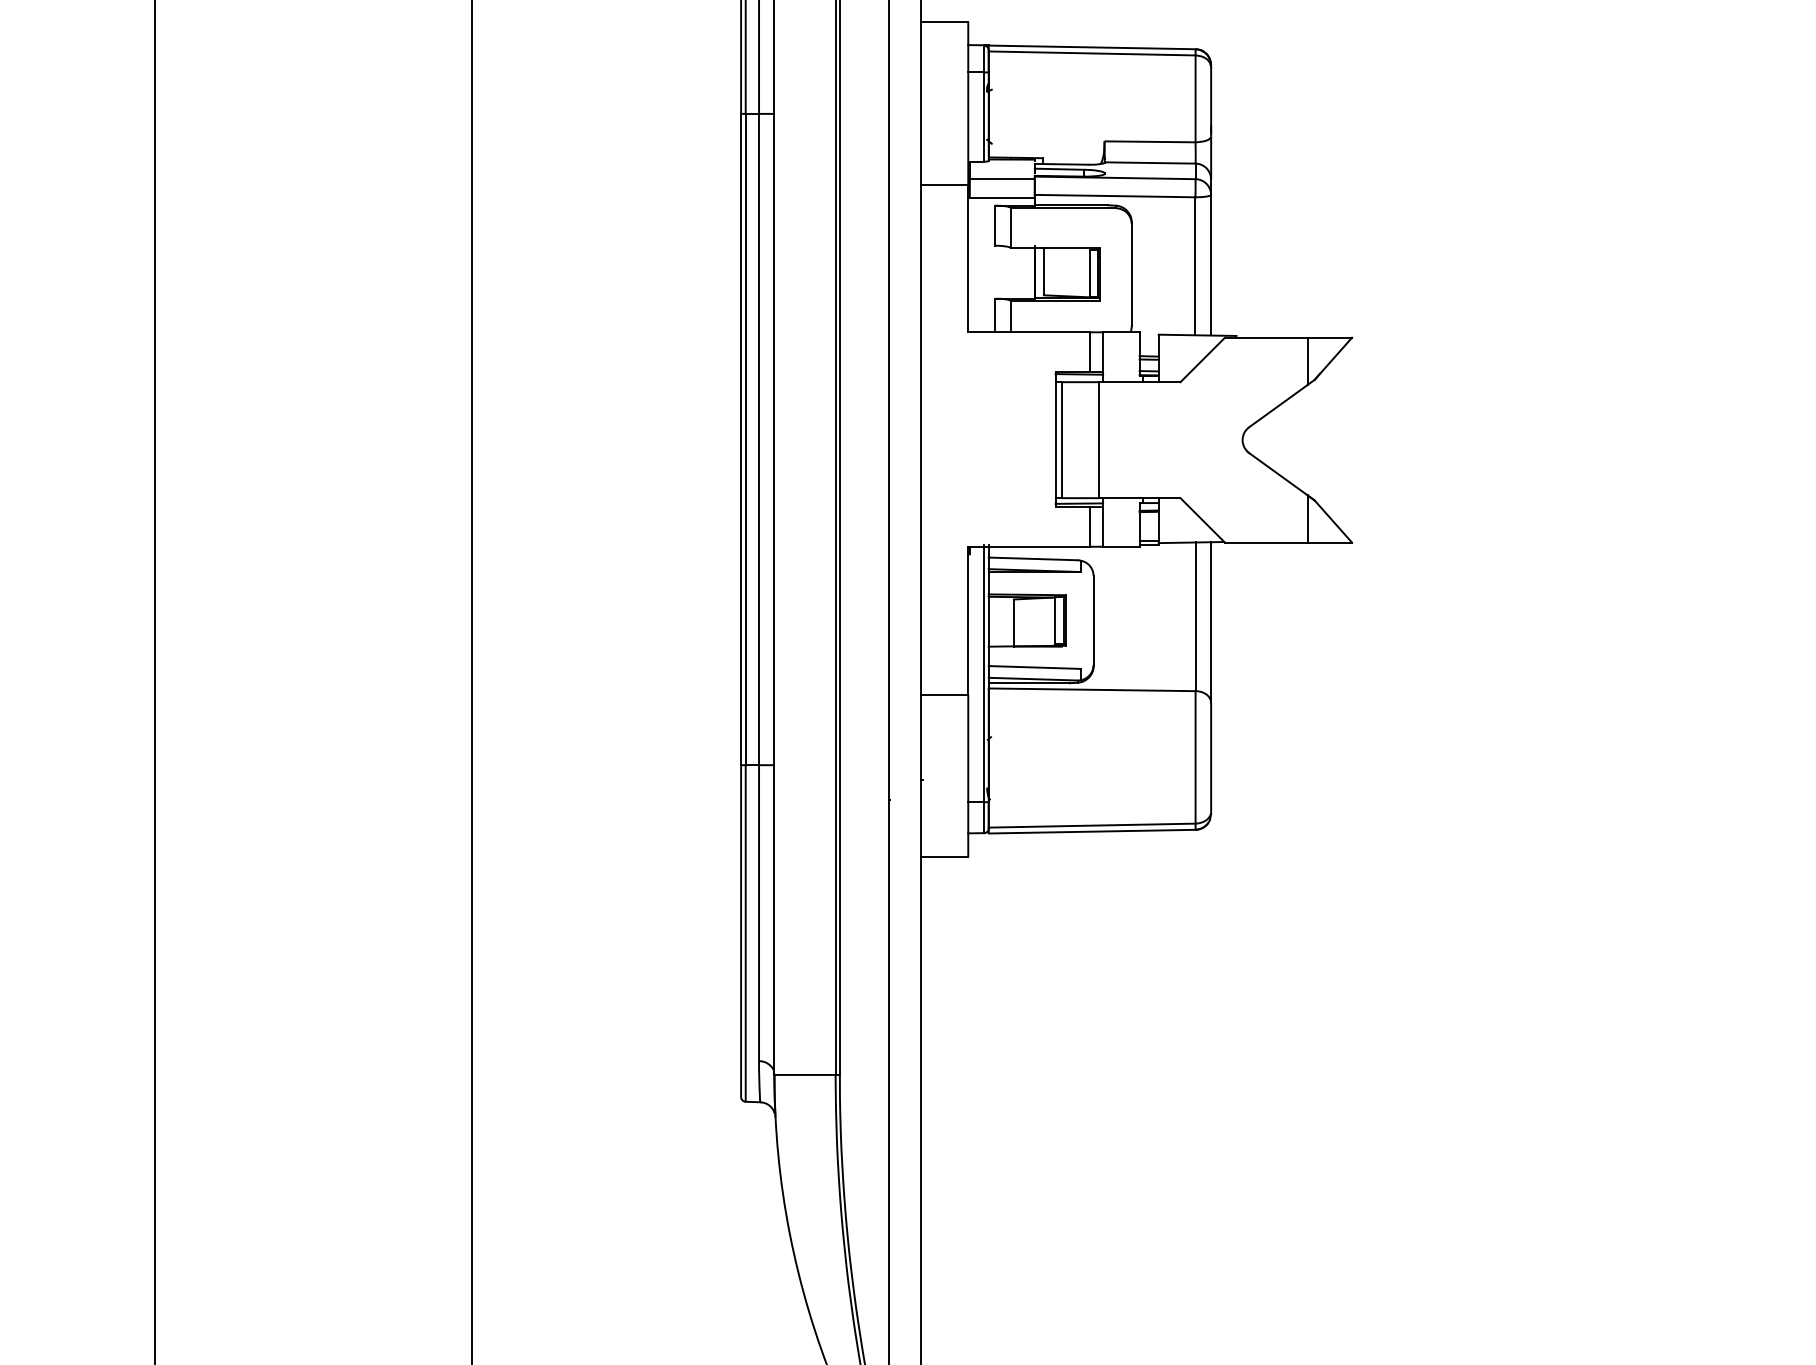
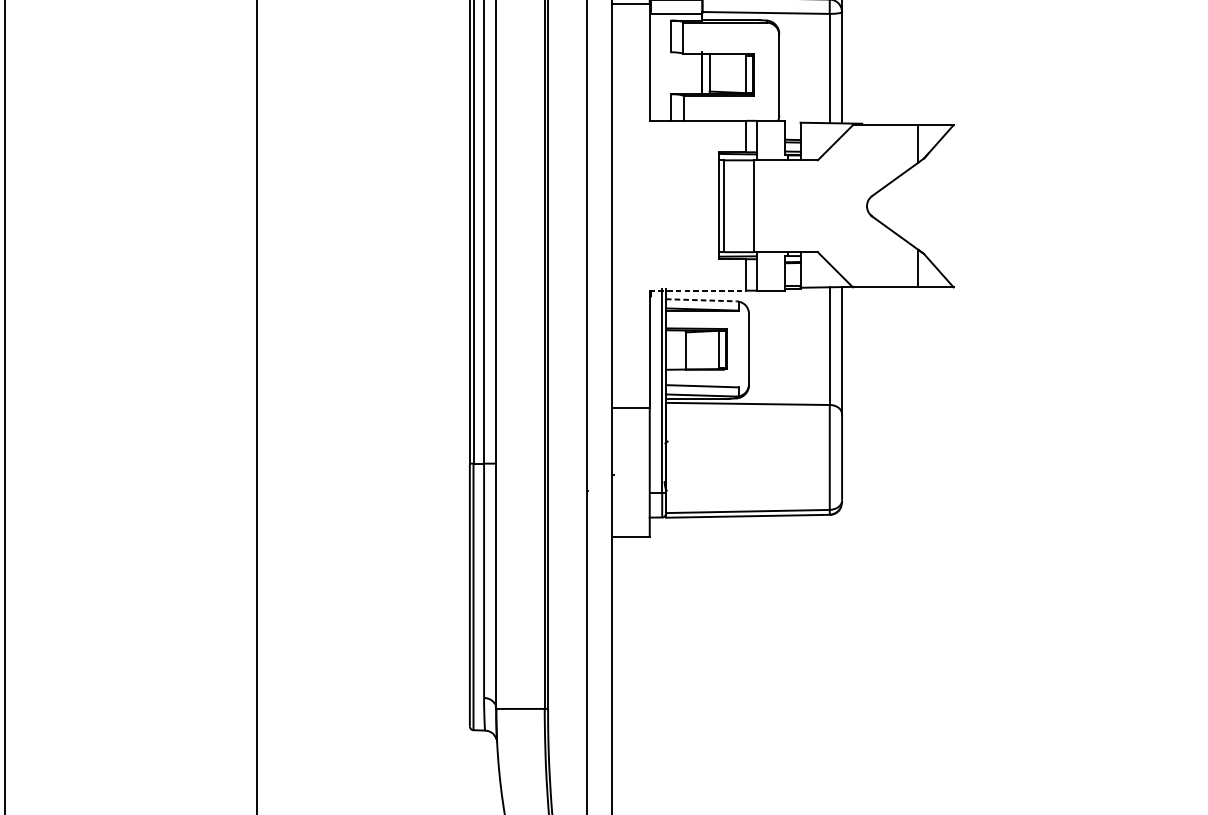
line: (1029, 546) -> (698, 290), solid -> dashed
line: (1033, 558) -> (701, 299), solid -> dashed

